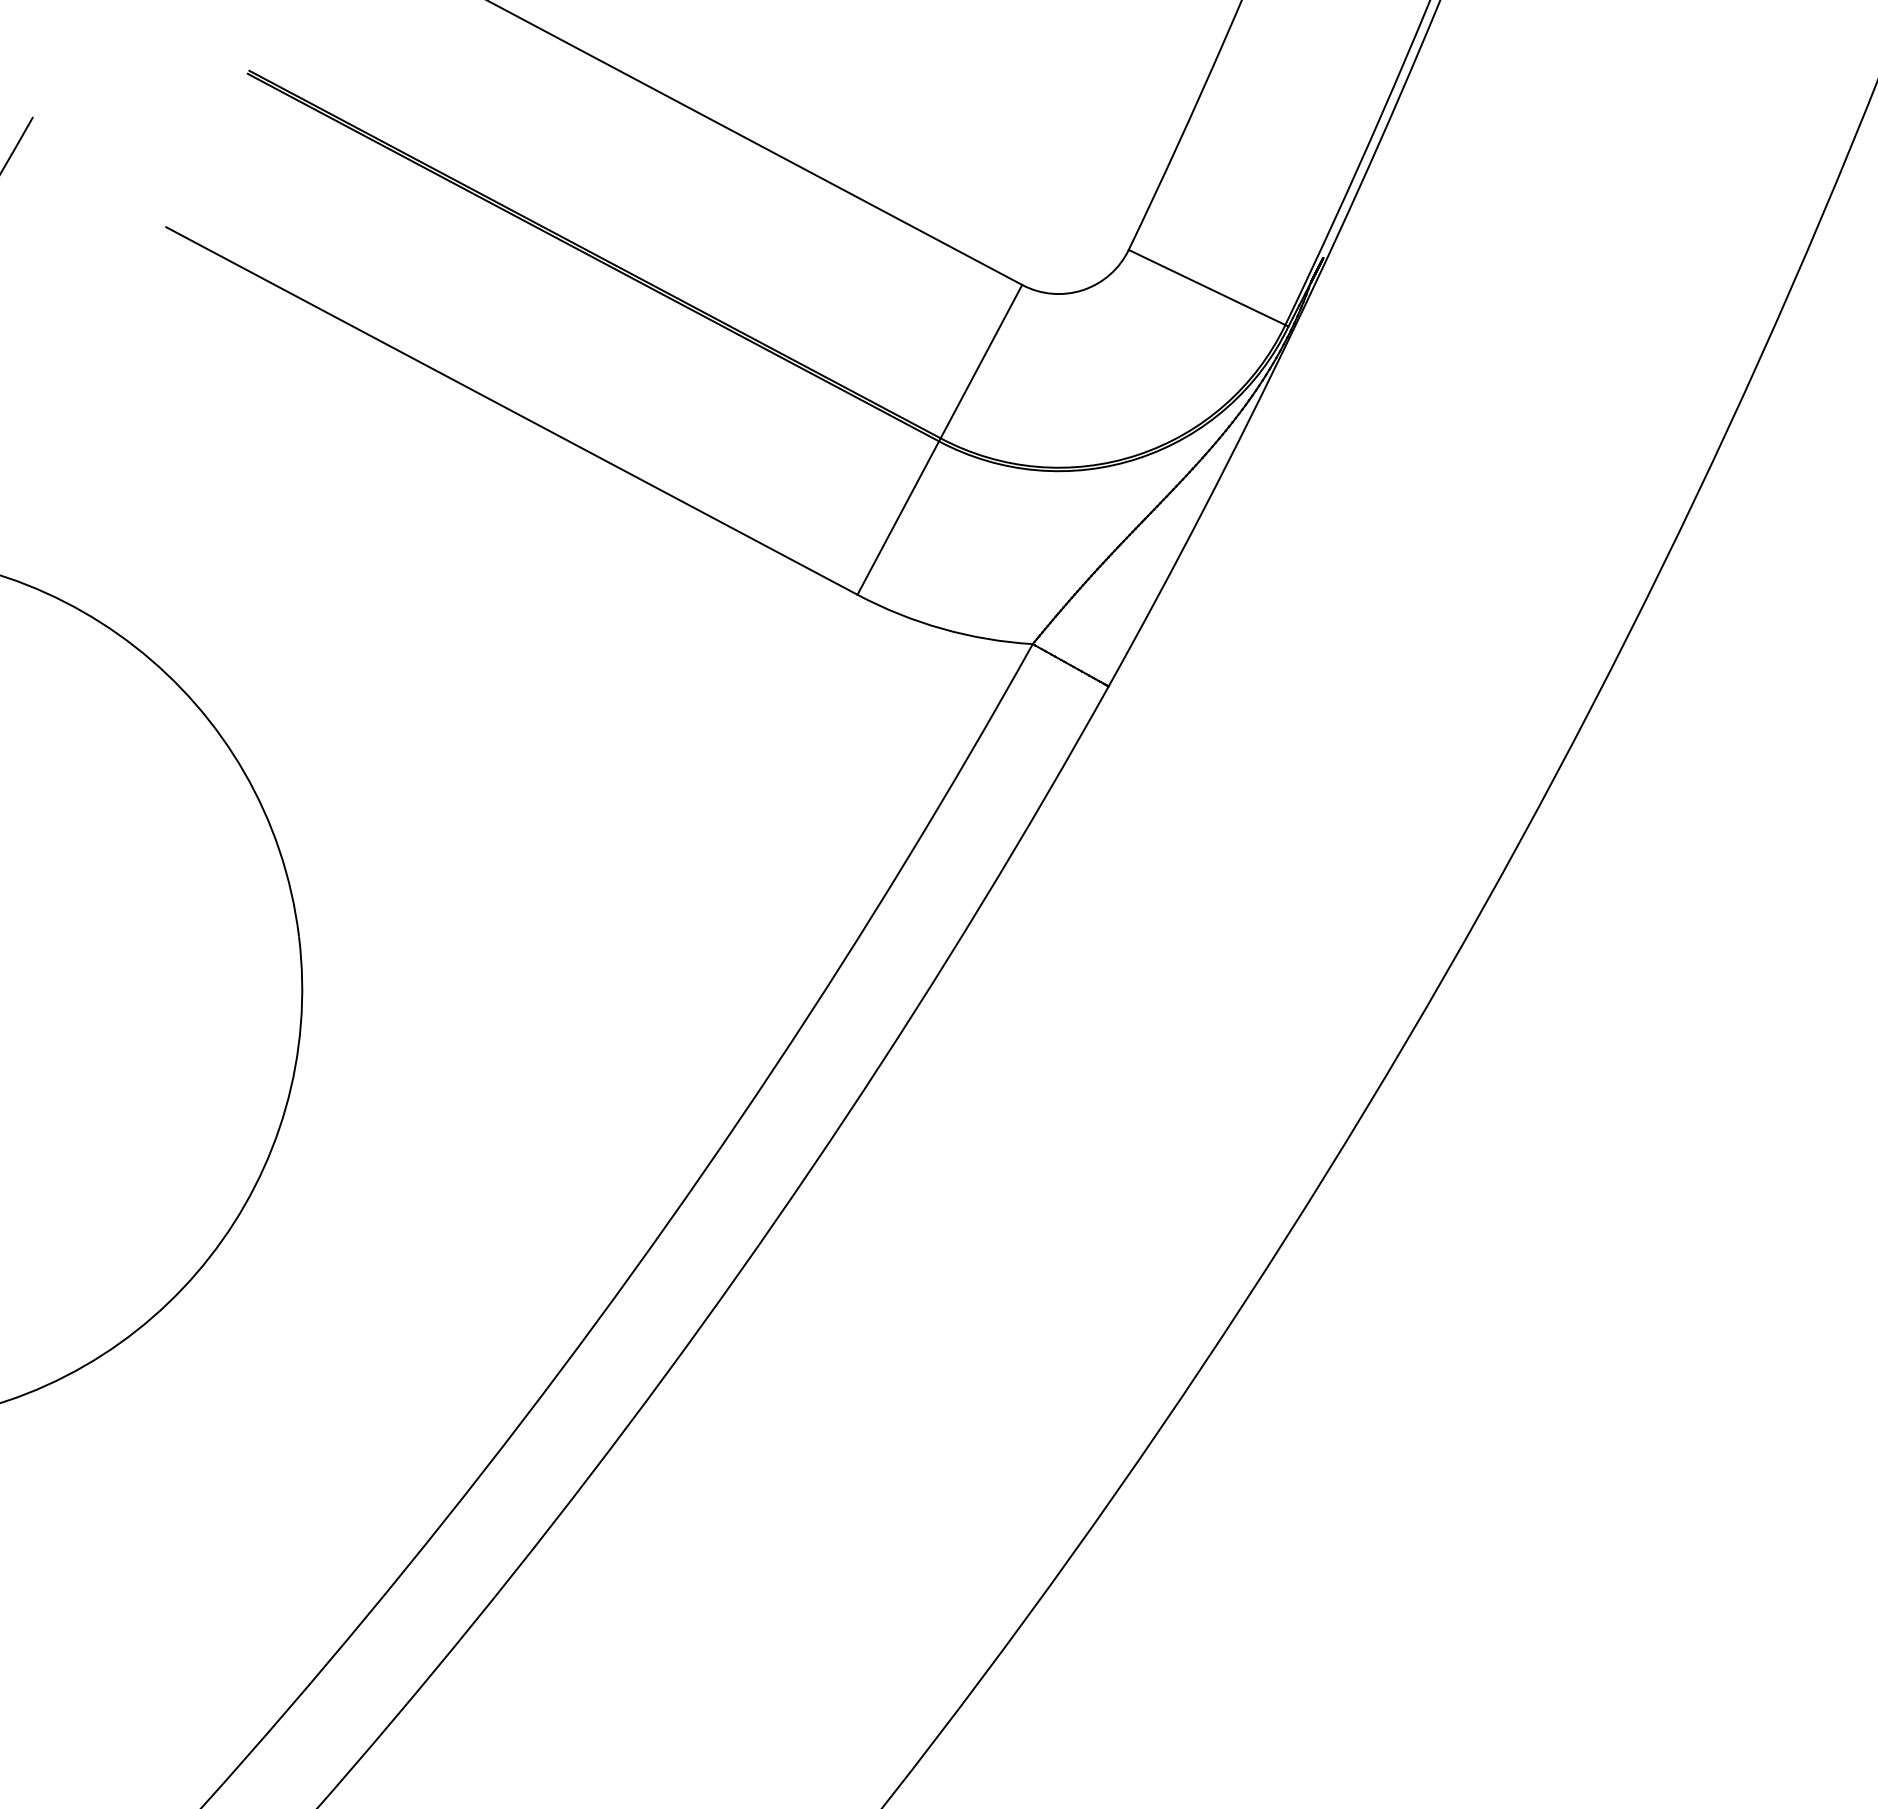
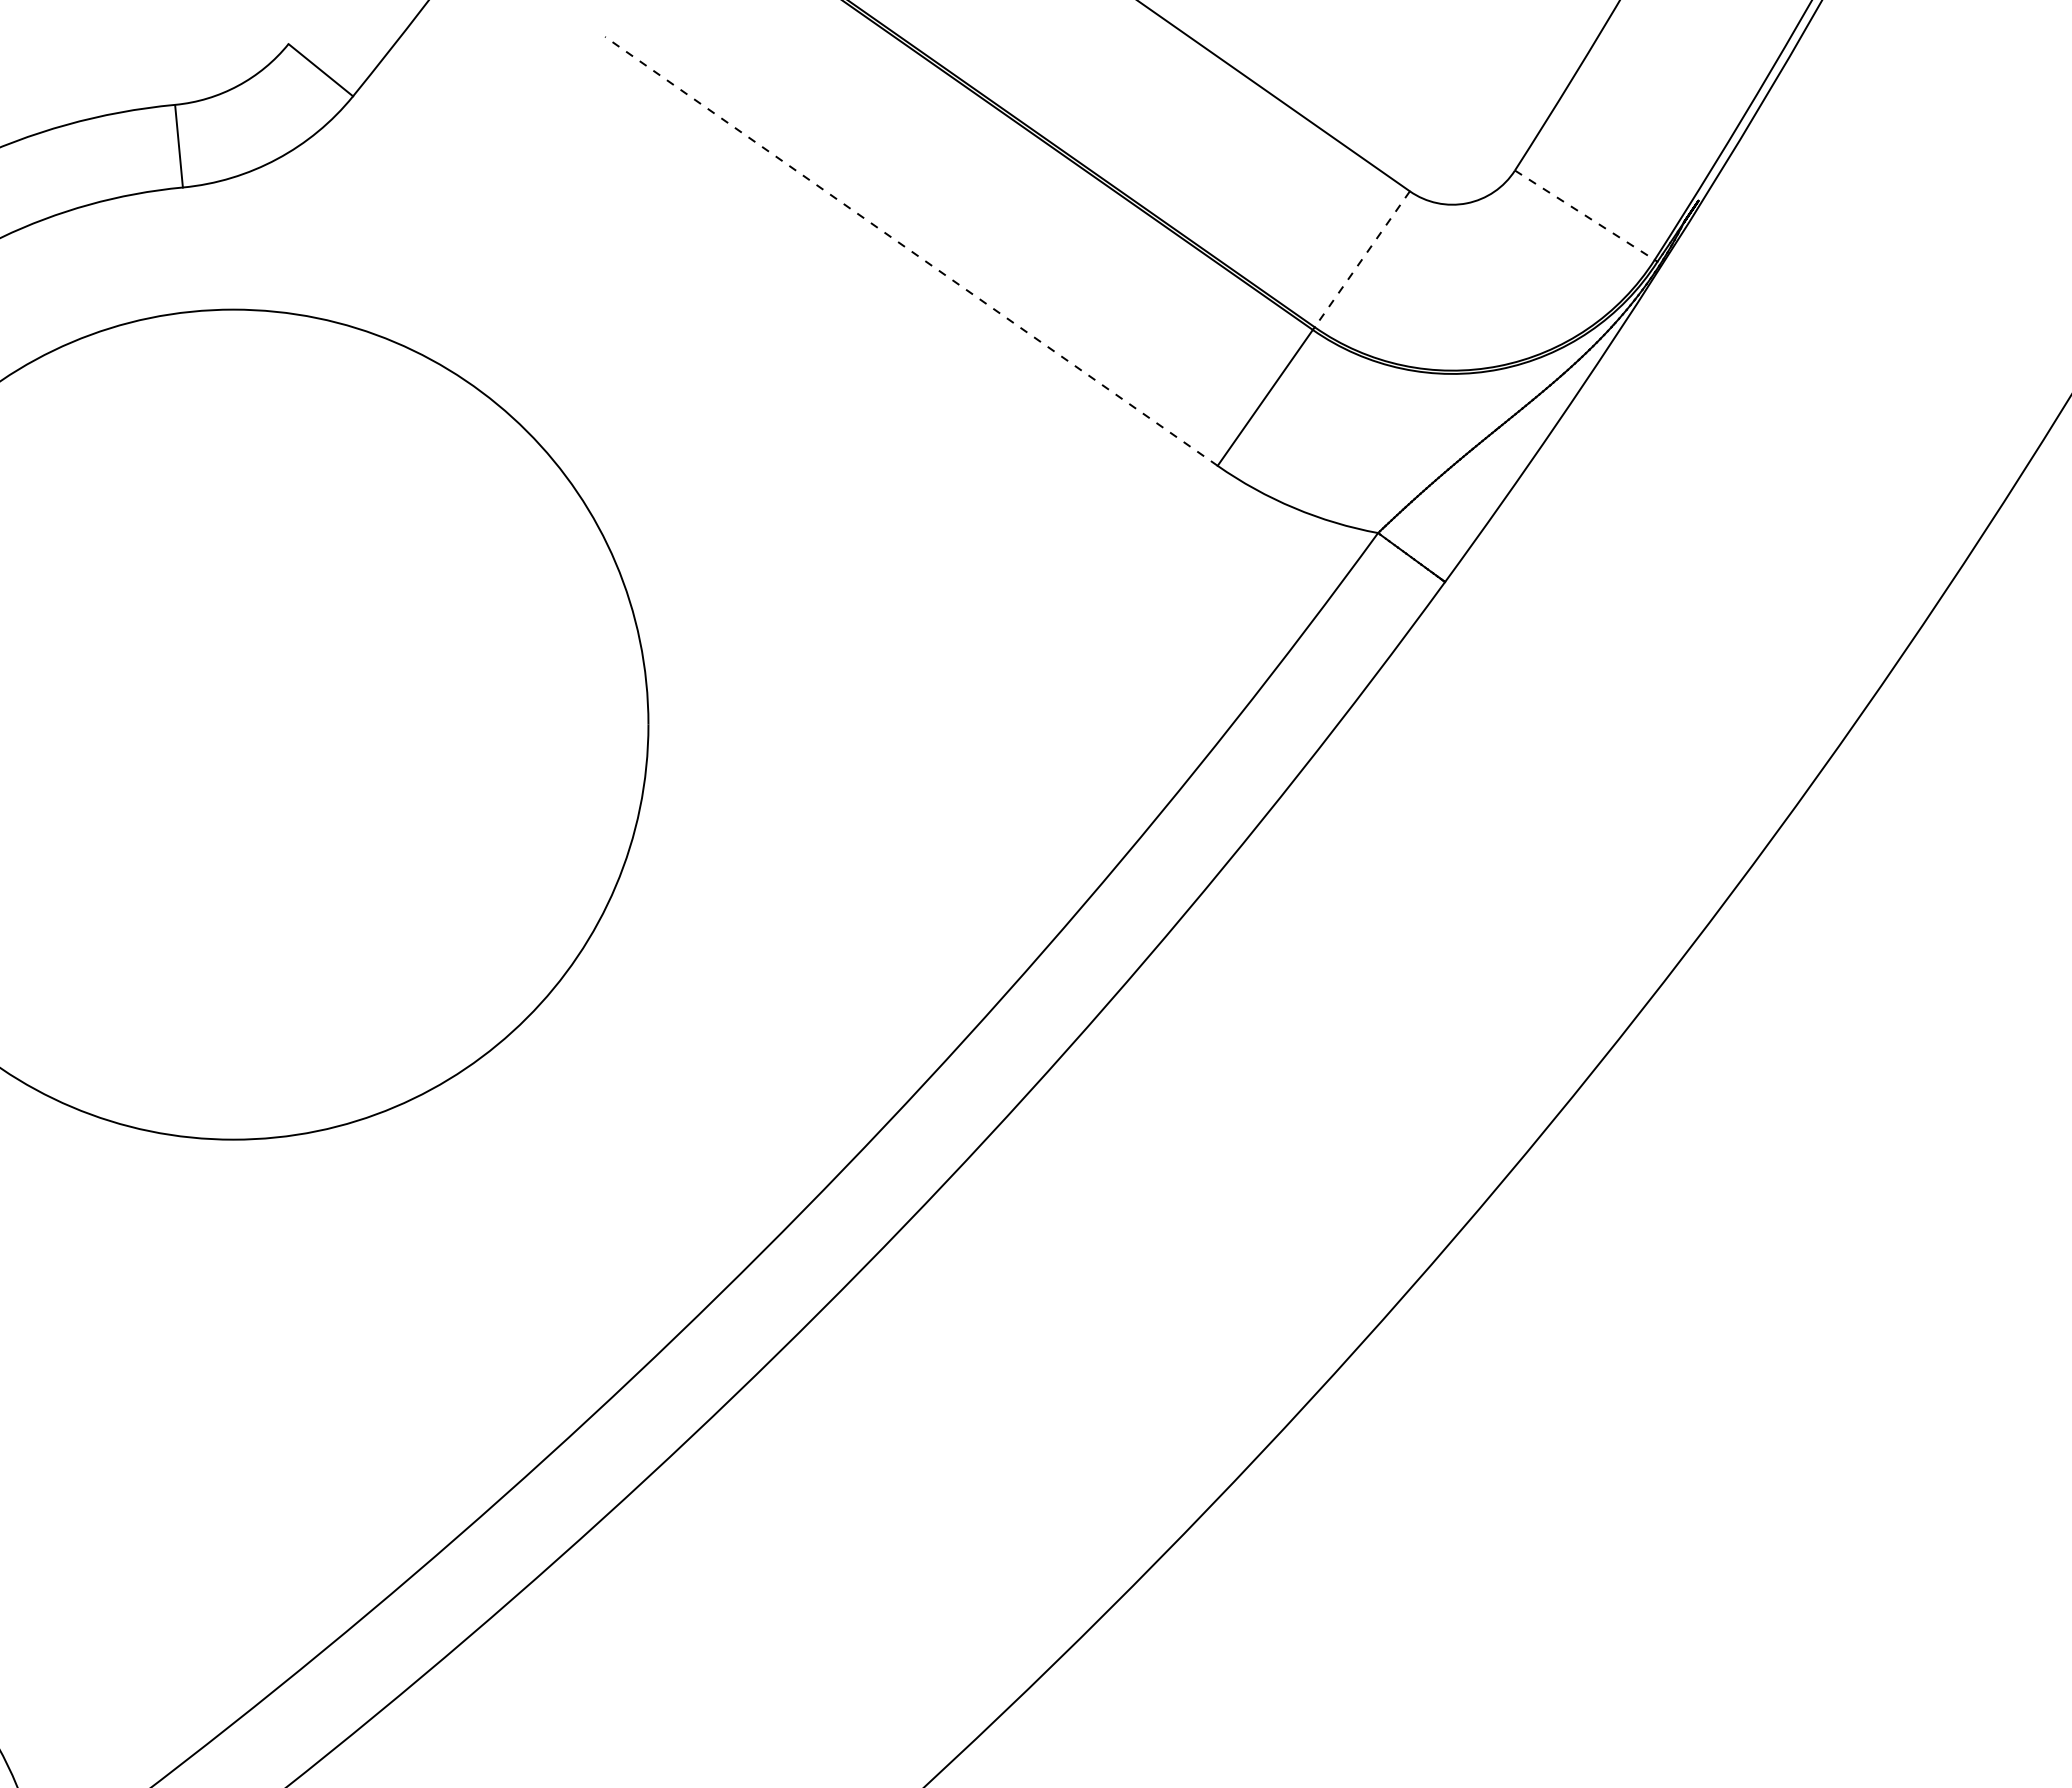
line: (1206, 287) -> (1584, 215), solid -> dashed
line: (981, 361) -> (1362, 259), solid -> dashed
line: (511, 411) -> (911, 251), solid -> dashed

